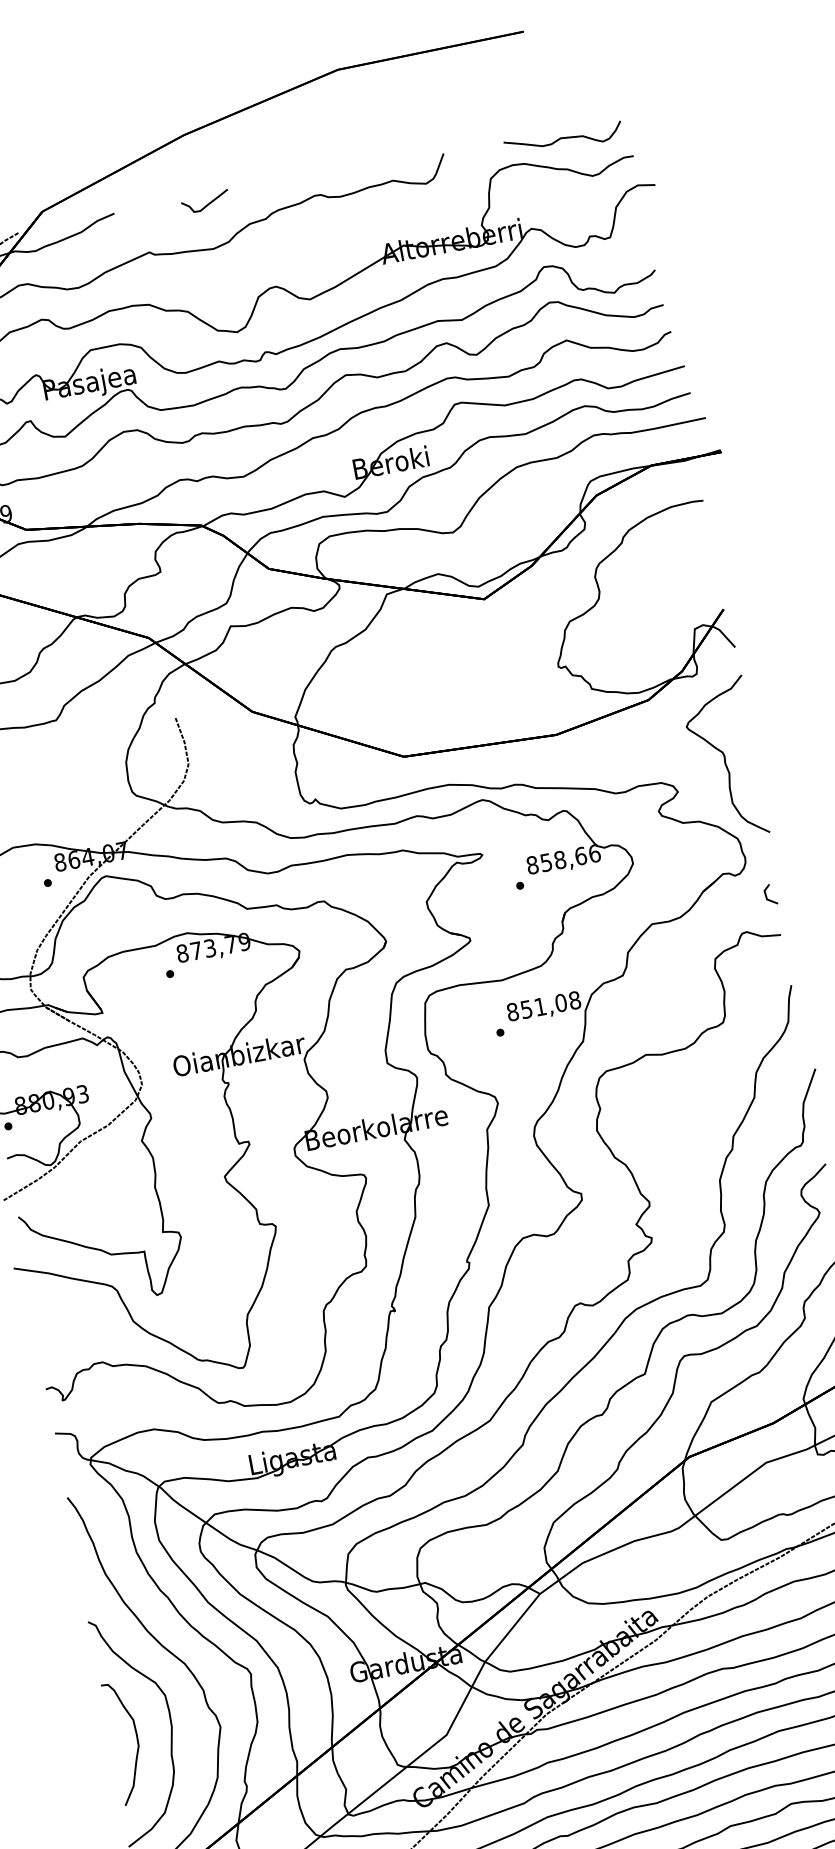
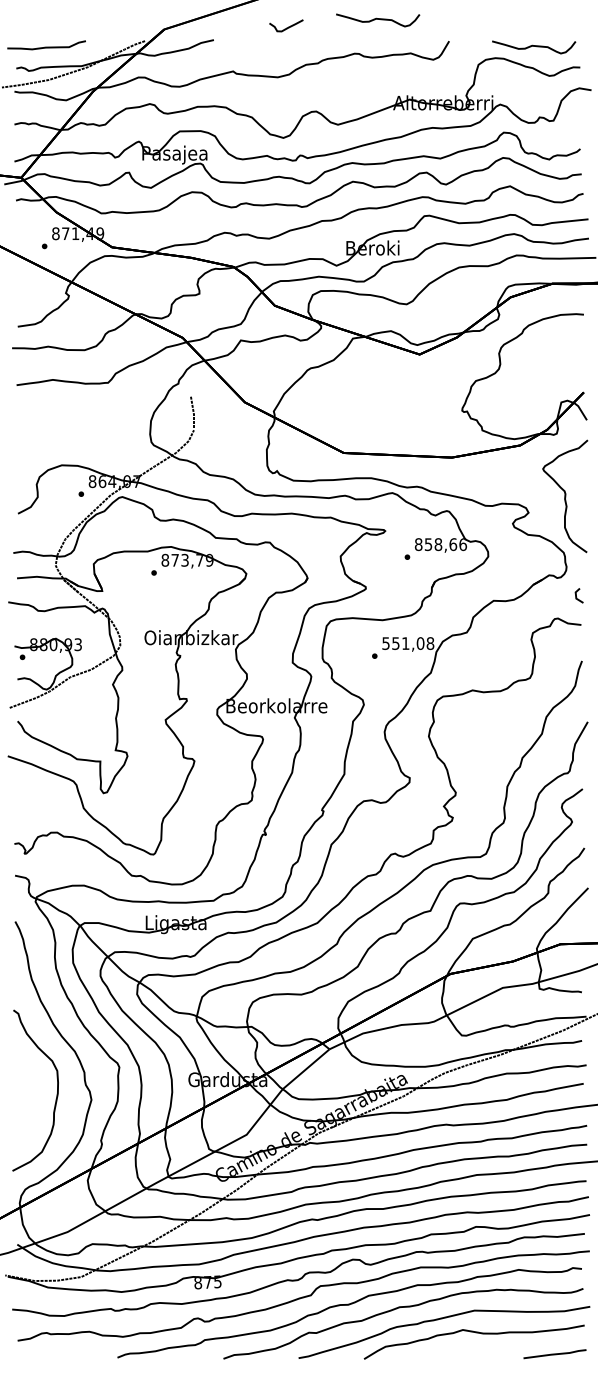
curve: (339, 141) -> (378, 19), added
curve: (206, 204) -> (286, 27), moved
text: (512, 1012) -> (385, 643), 851,08 -> 551,08
curve: (136, 1740) -> (31, 1098), removed

